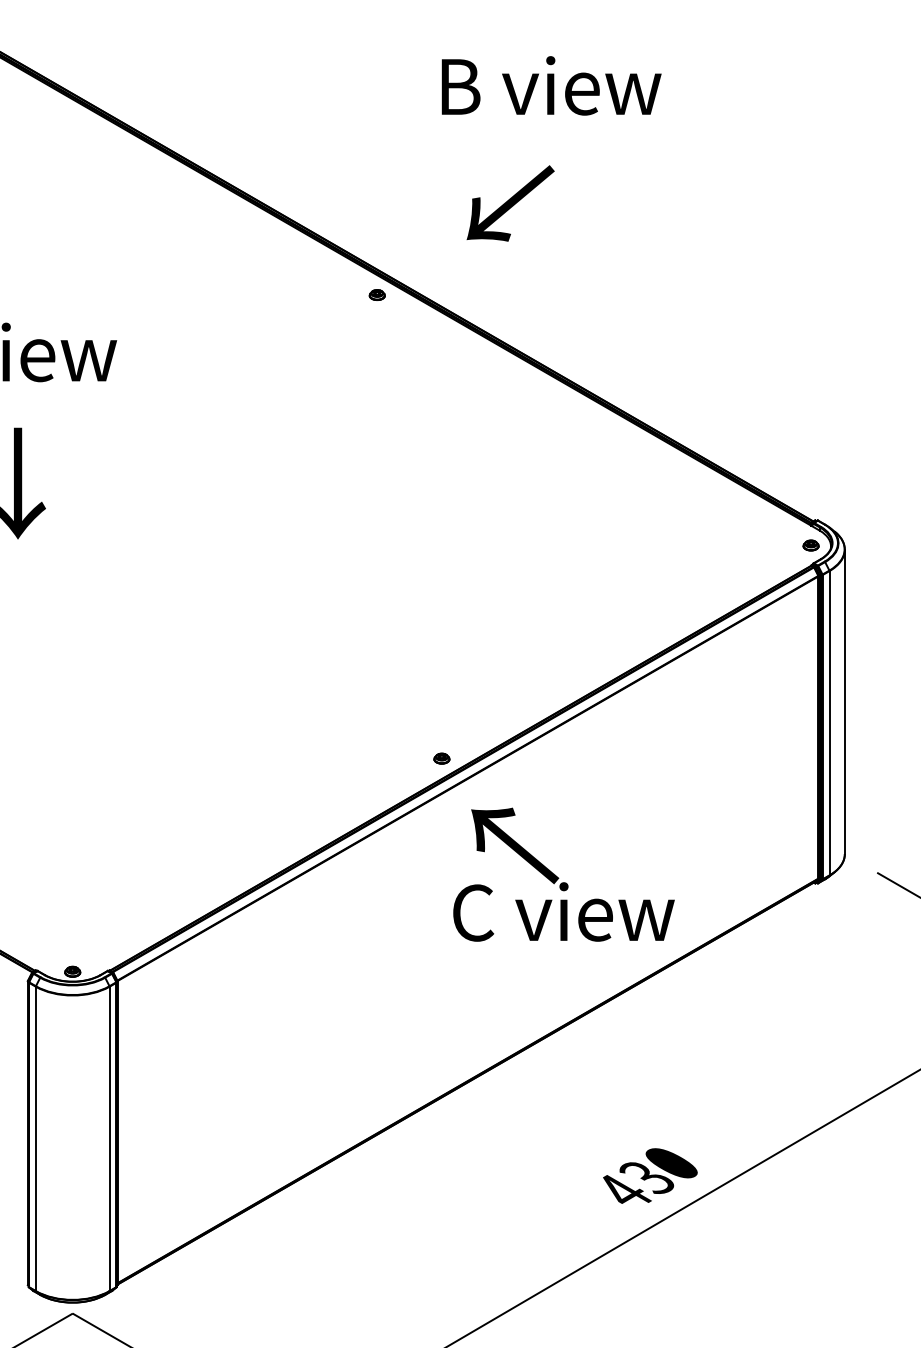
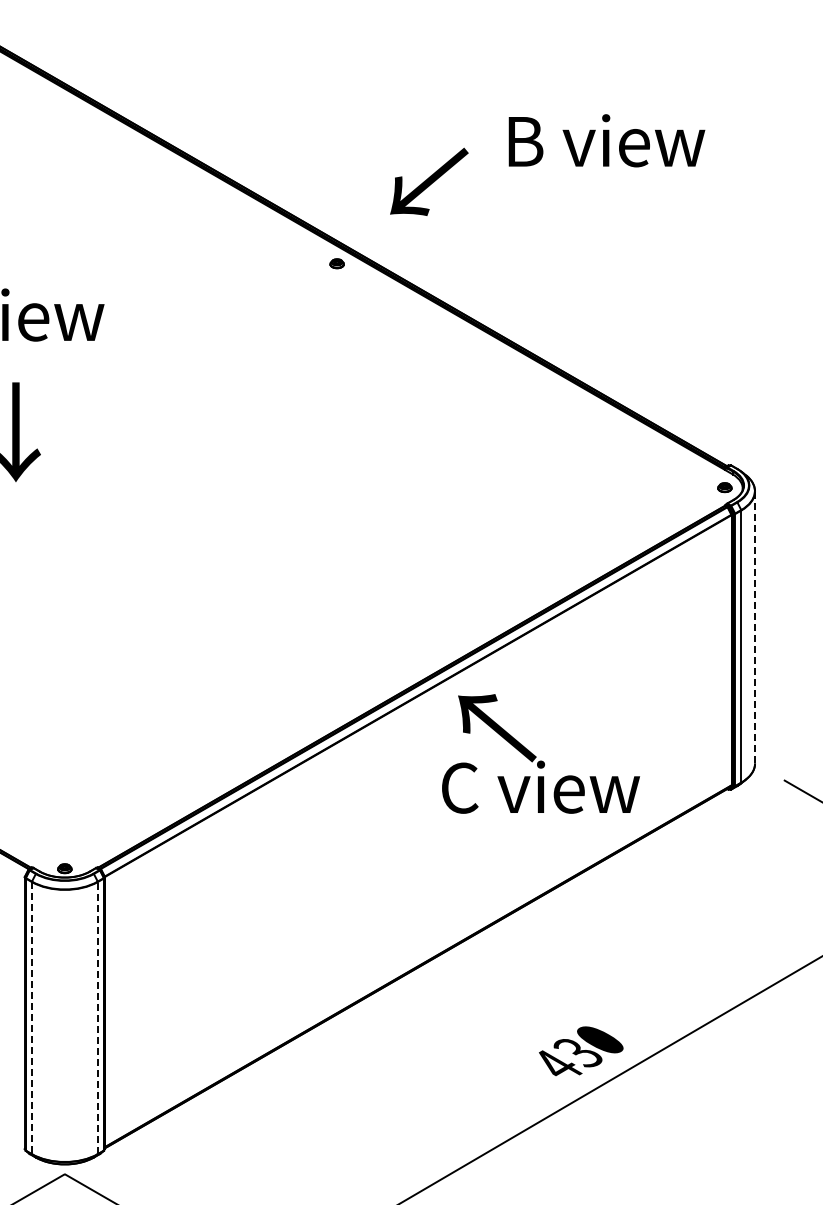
text: (551, 85) -> (606, 140), moved
text: (510, 203) -> (429, 181), moved
line: (845, 700) -> (755, 626), solid -> dashed
part: (441, 757) -> (394, 677), removed
text: (563, 874) -> (540, 753), moved
line: (109, 1138) -> (97, 1017), solid -> dashed
line: (35, 1139) -> (31, 1018), solid -> dashed

